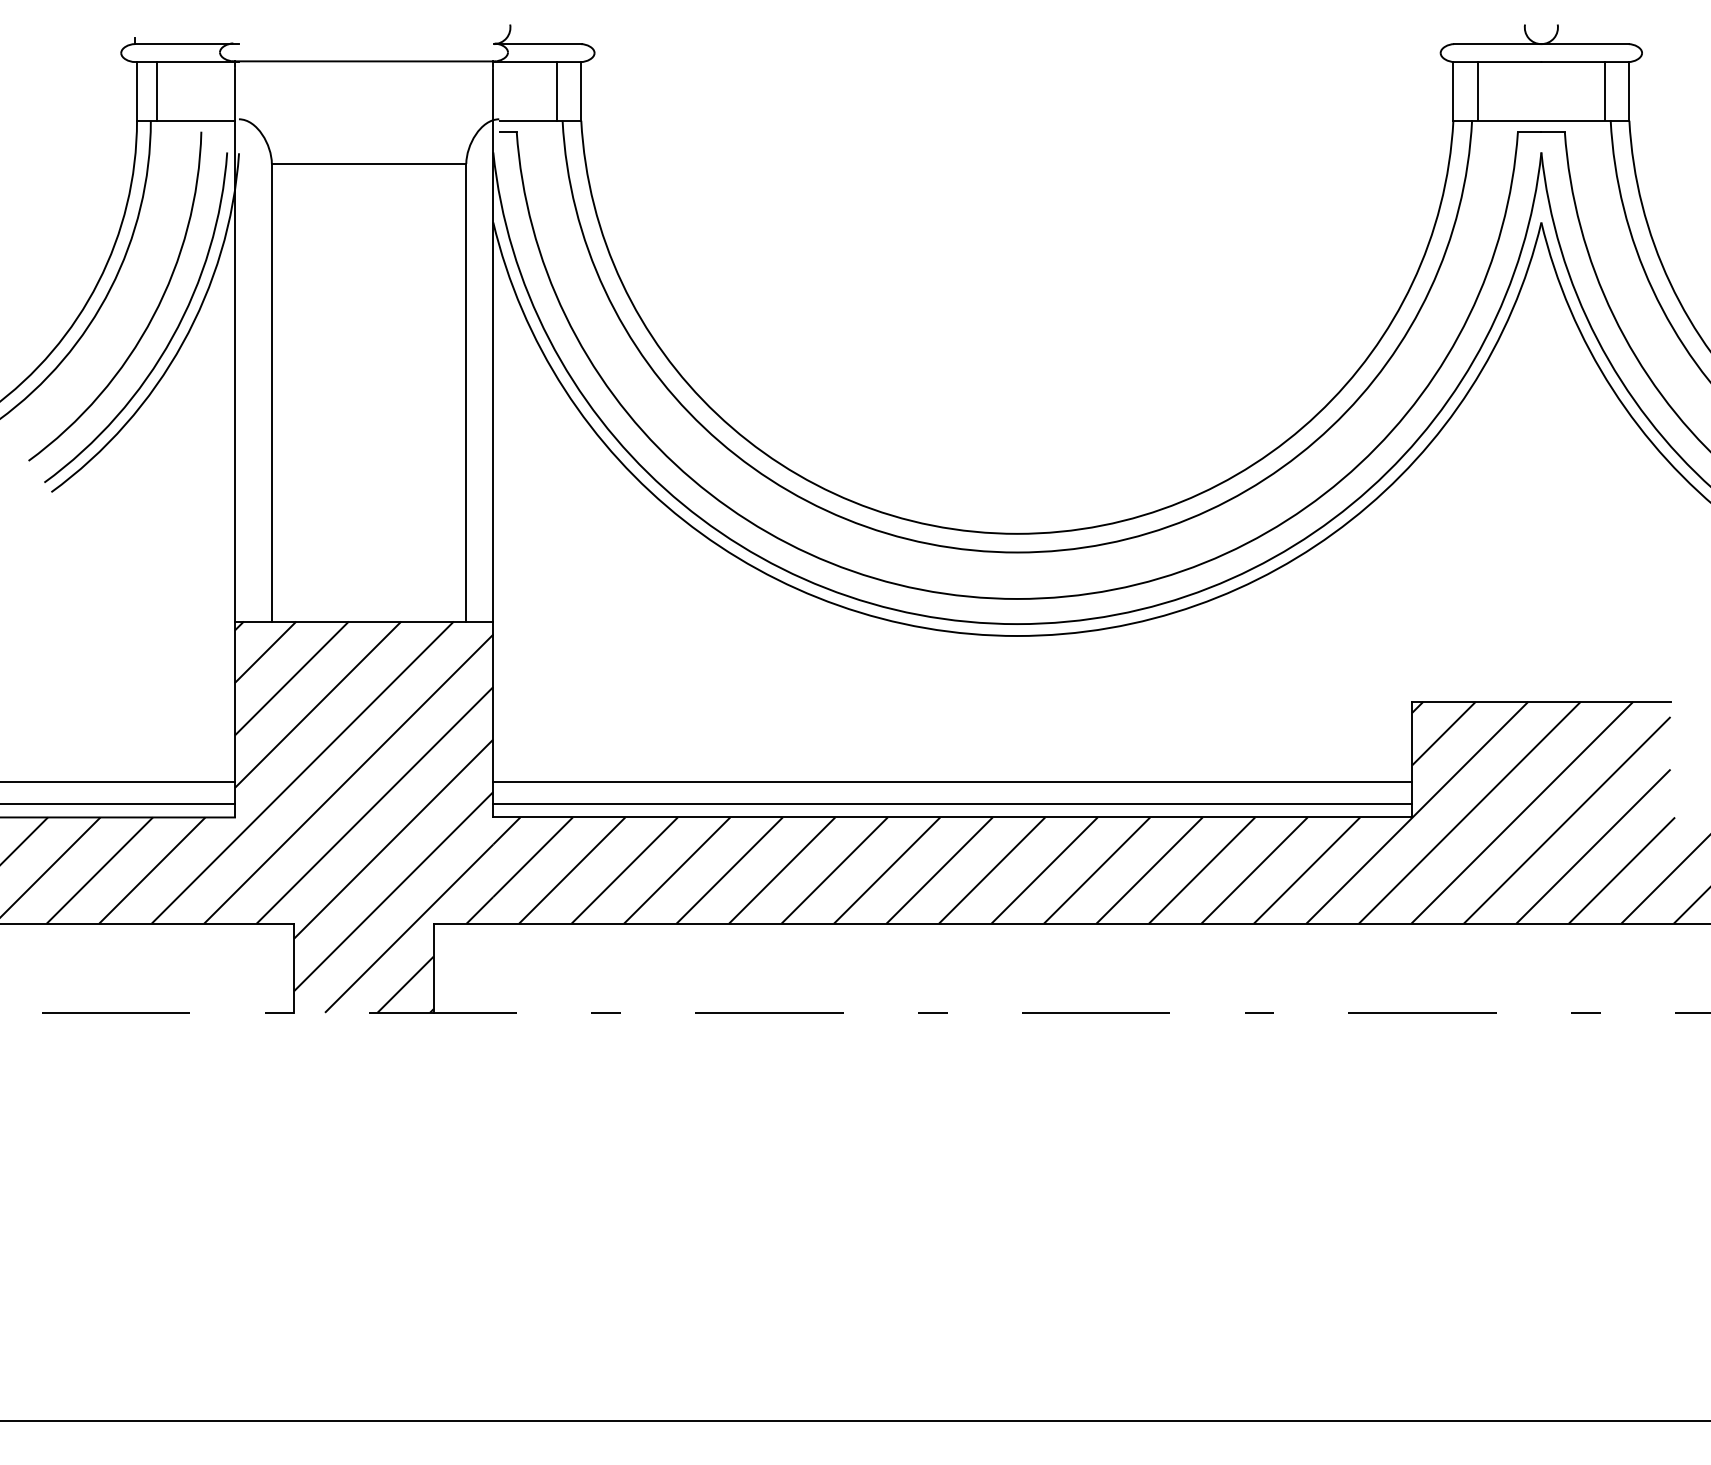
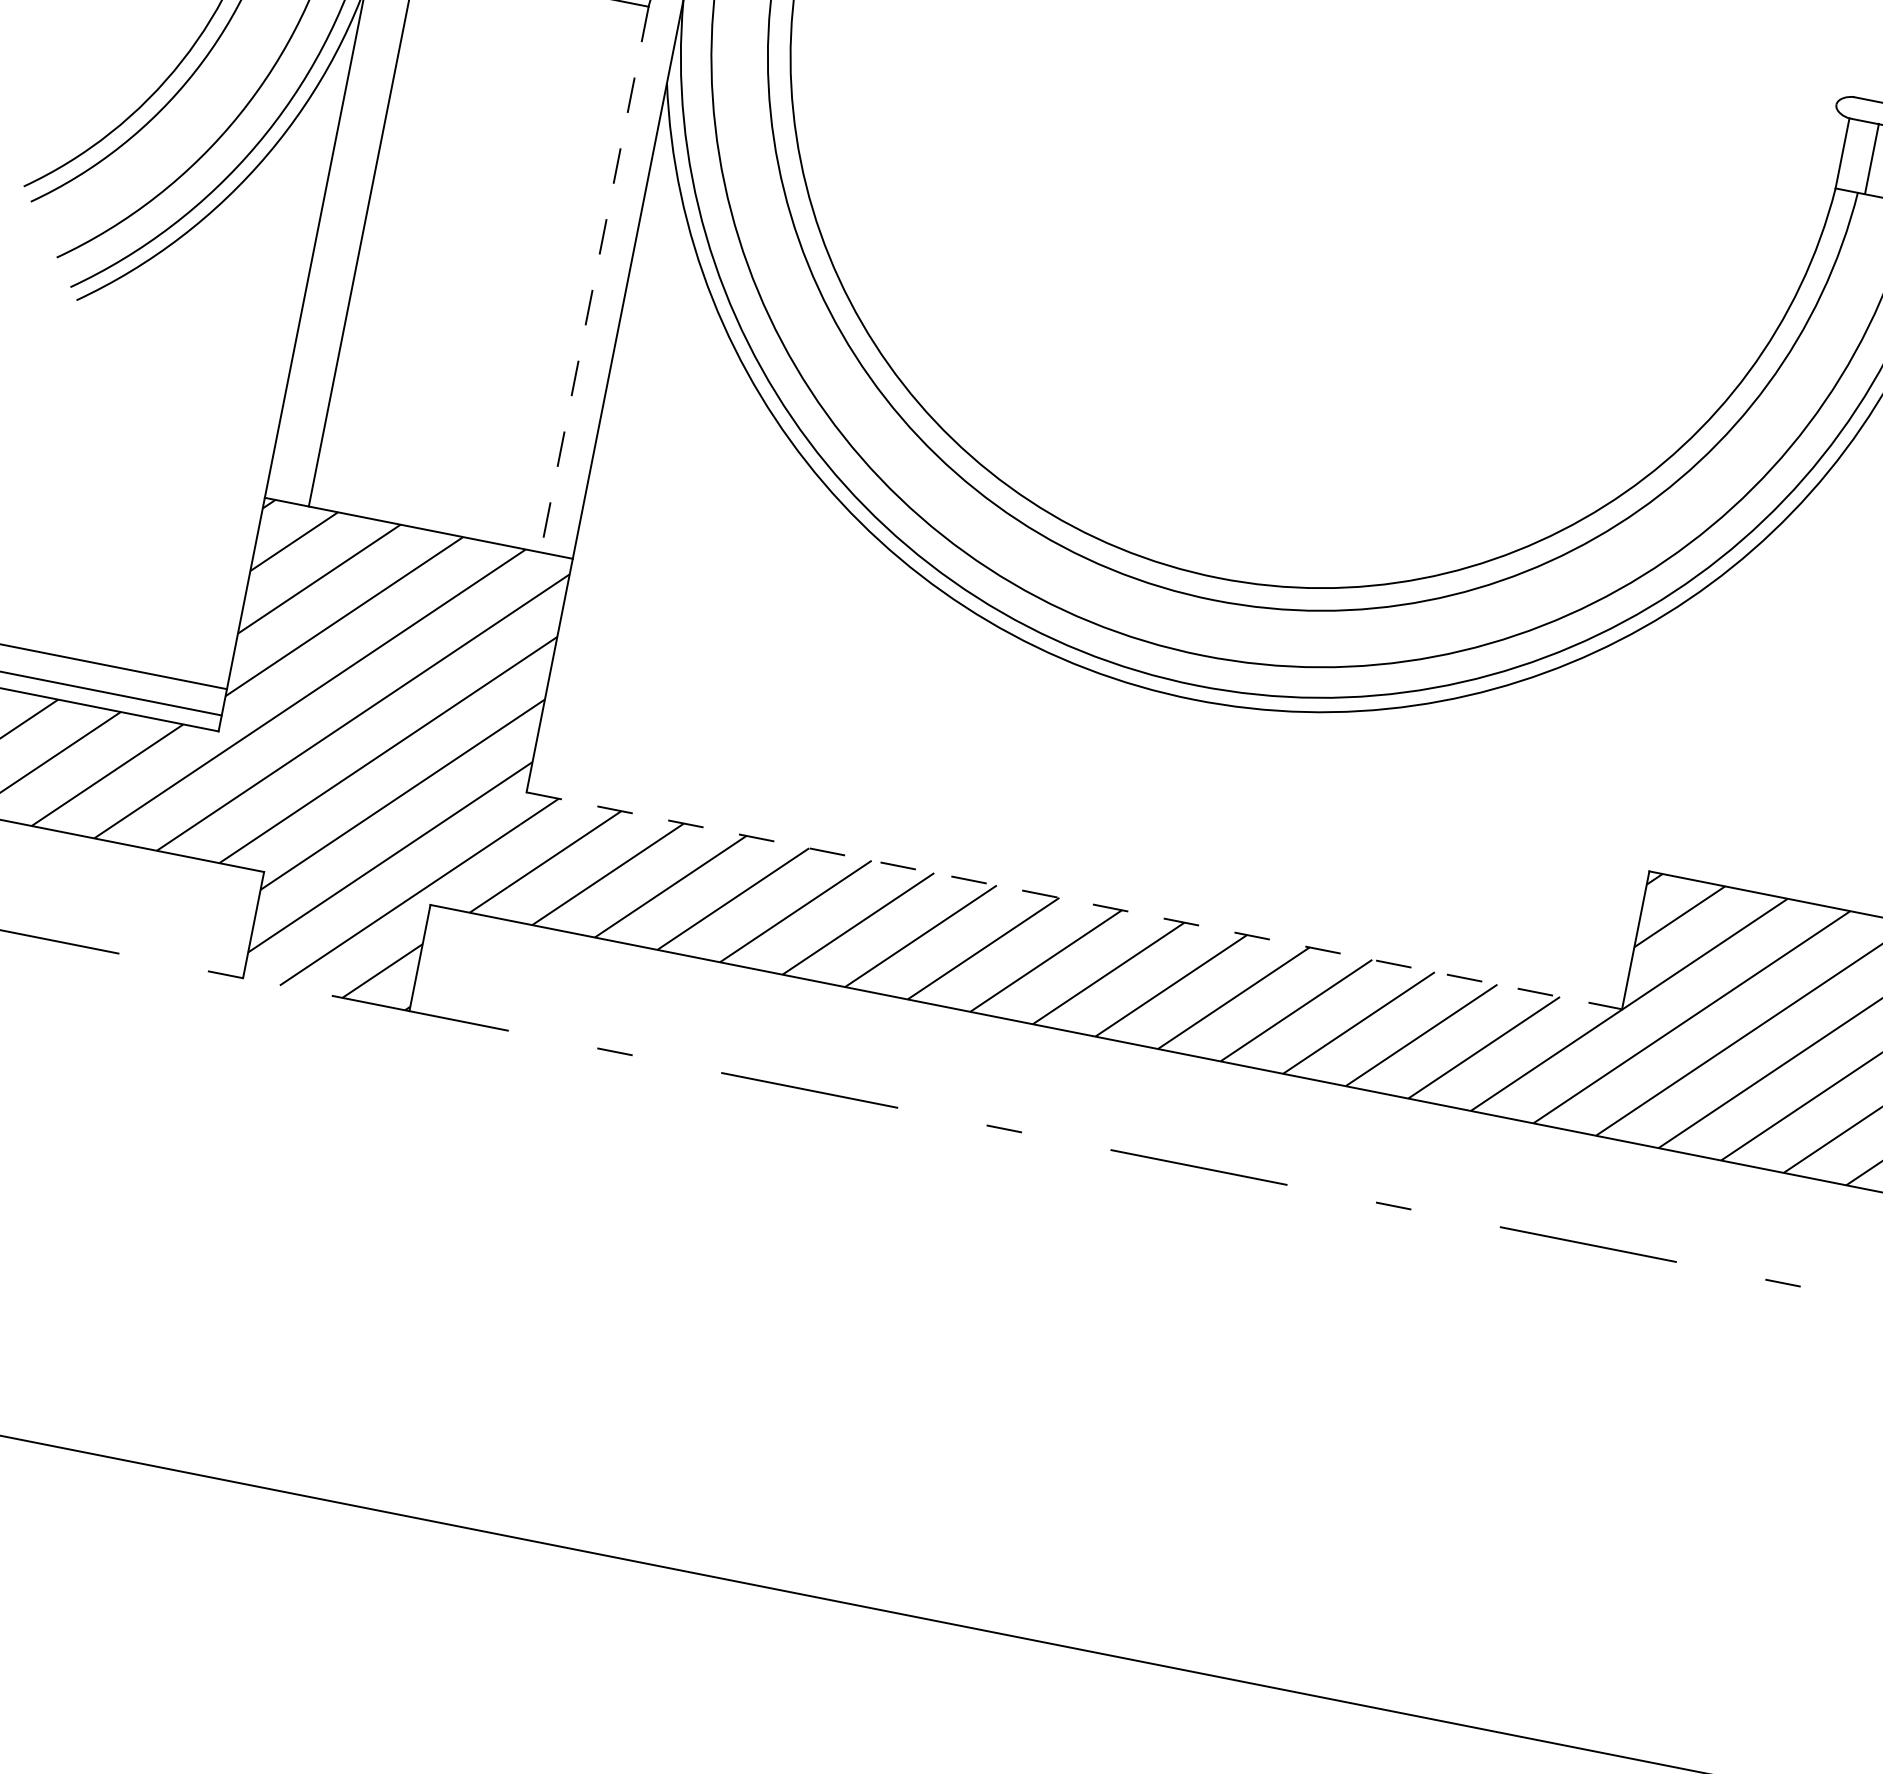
line: (466, 392) -> (594, 279), solid -> dashed
line: (952, 782) -> (1082, 859), removed
line: (952, 804) -> (1077, 885), removed
line: (953, 817) -> (1075, 901), solid -> dashed

